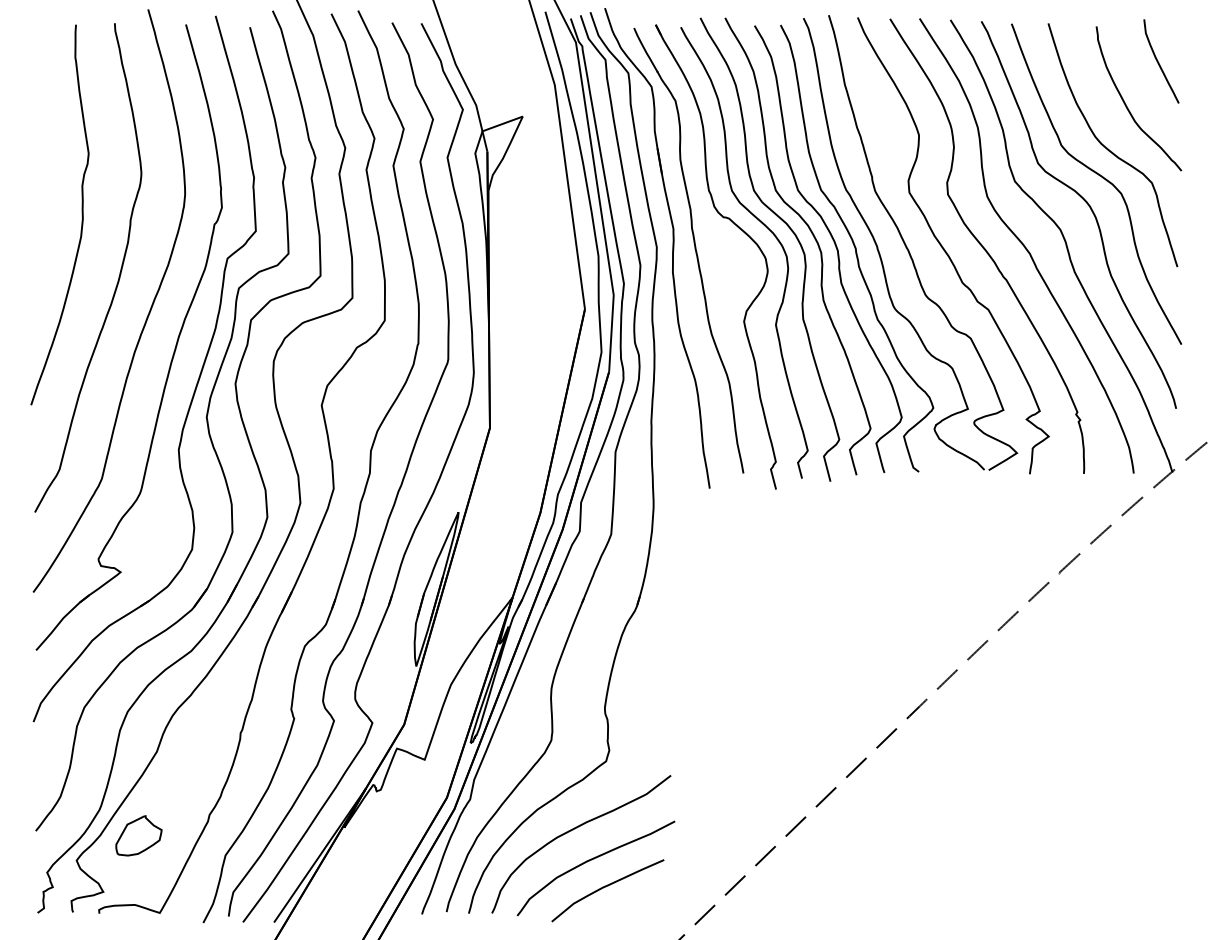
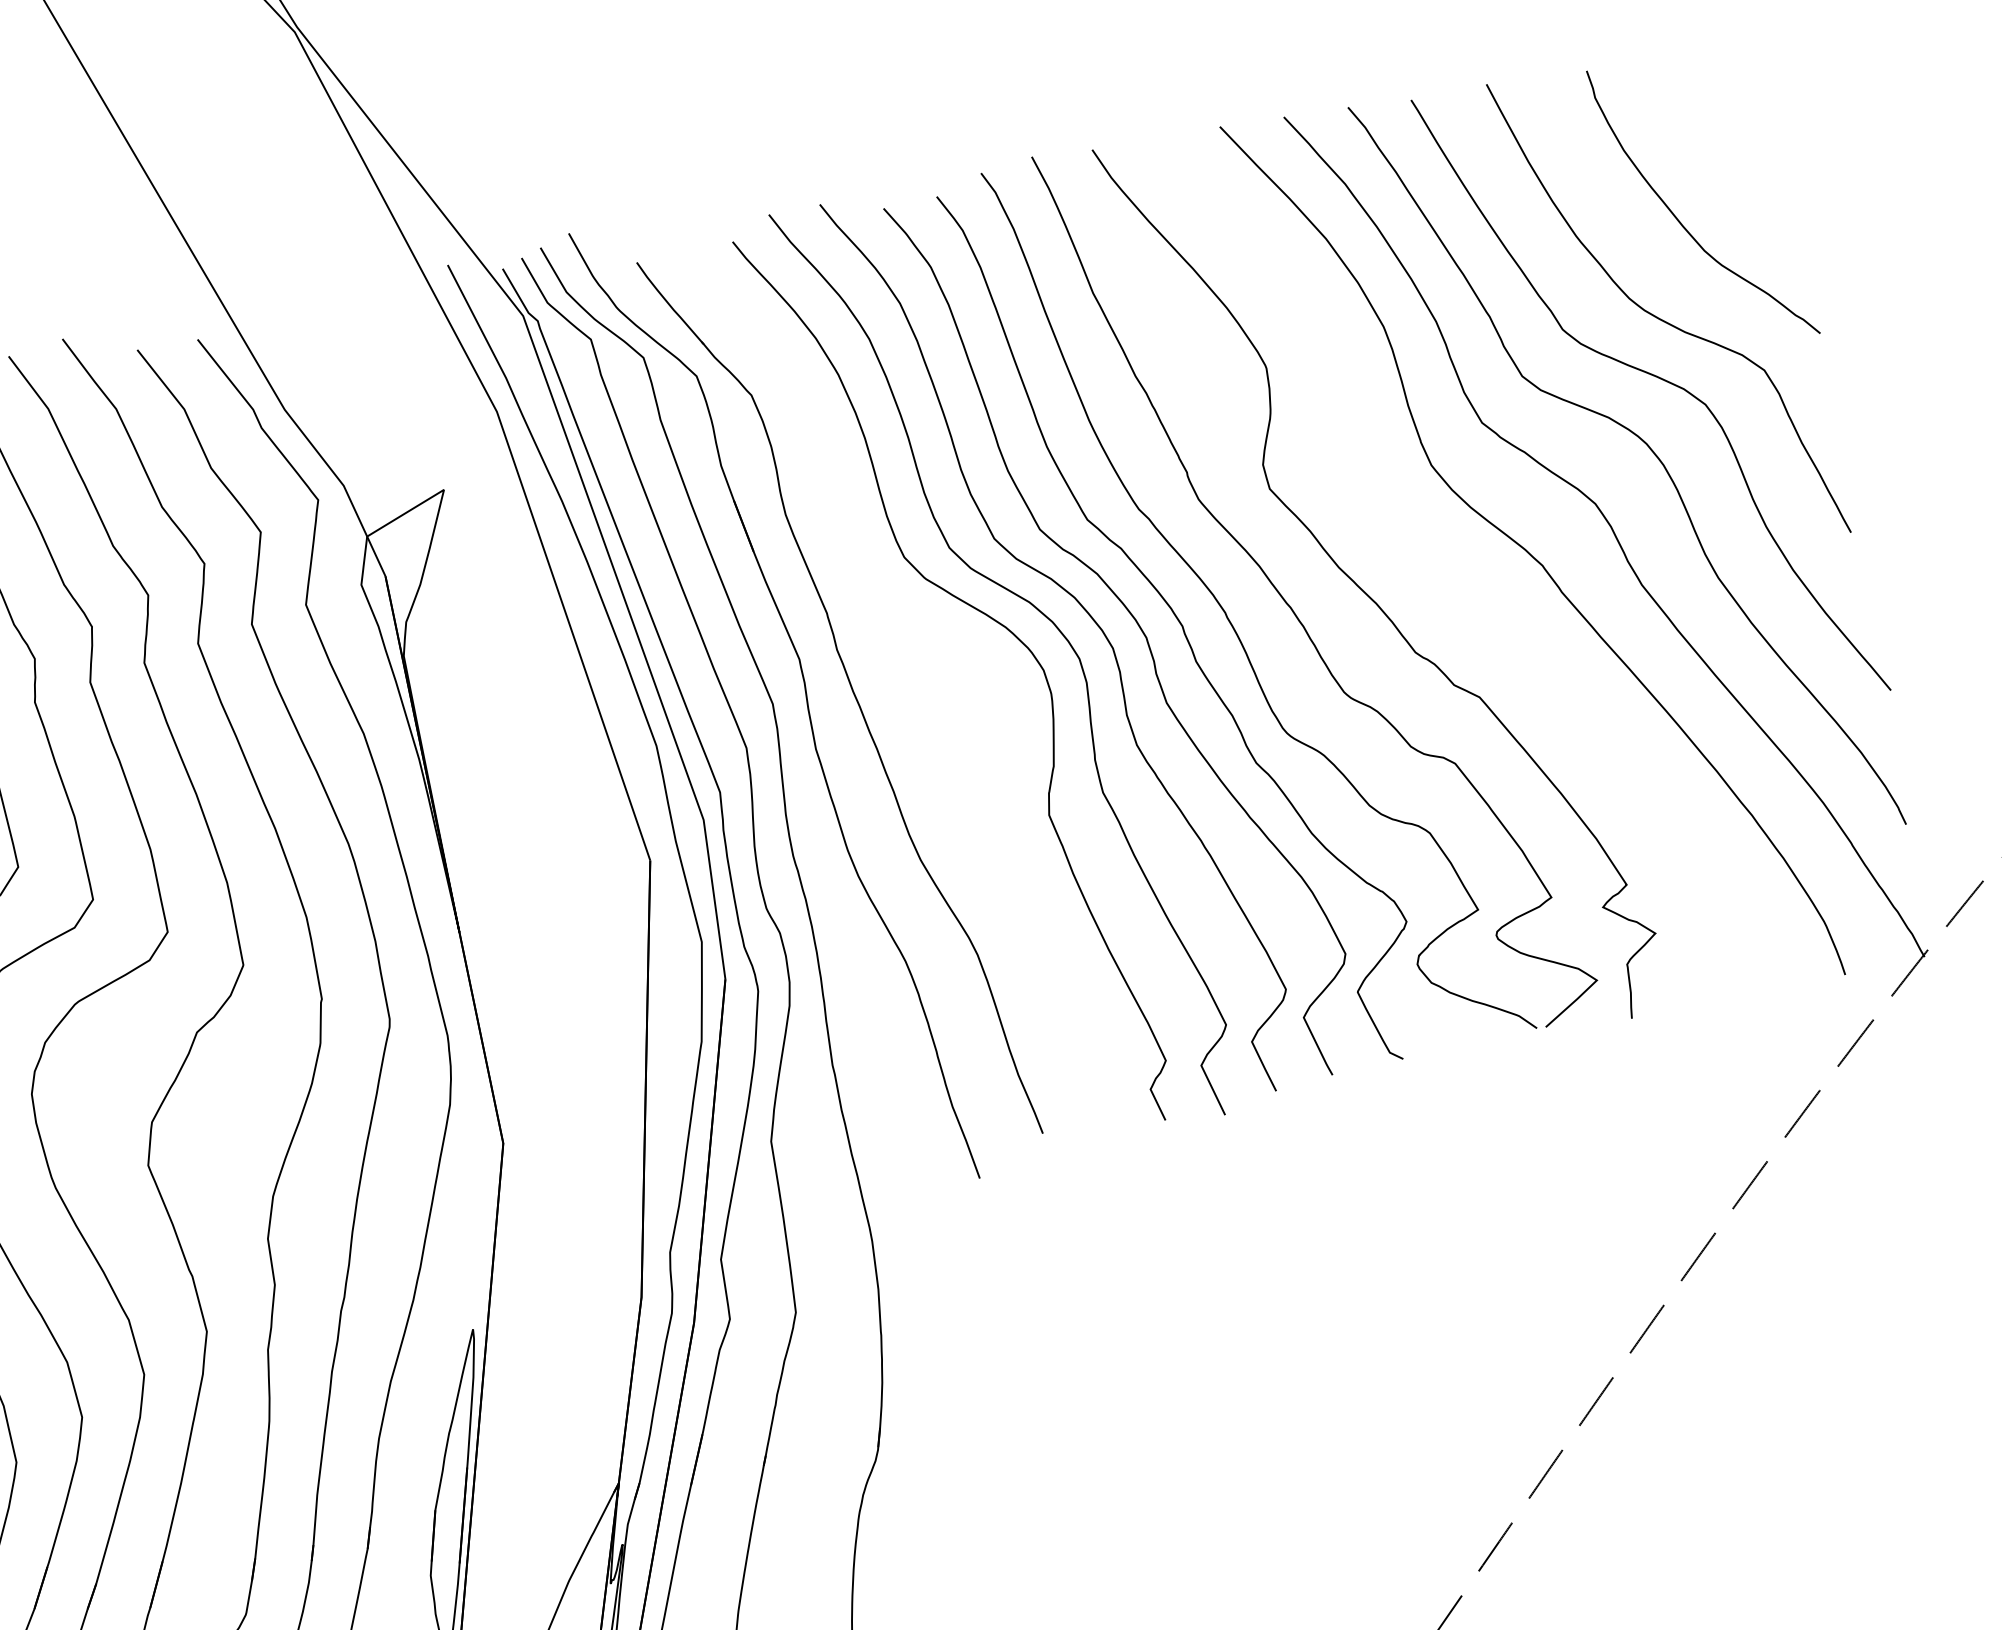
curve: (1159, 62) -> (1730, 119), removed
part: (739, 229) -> (935, 633), removed
curve: (984, 247) -> (1446, 570), removed

